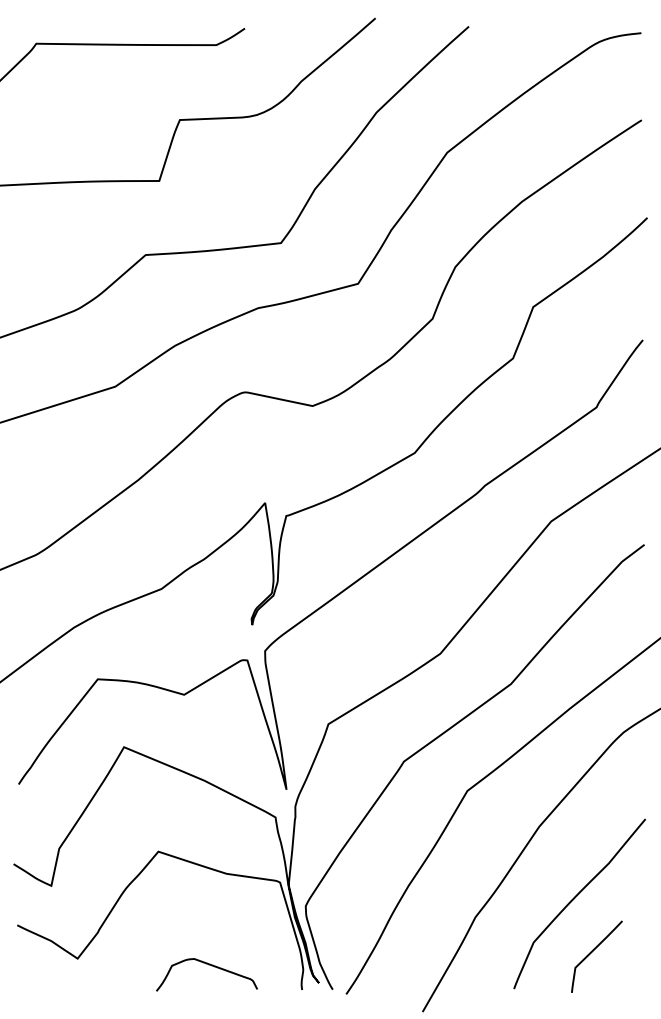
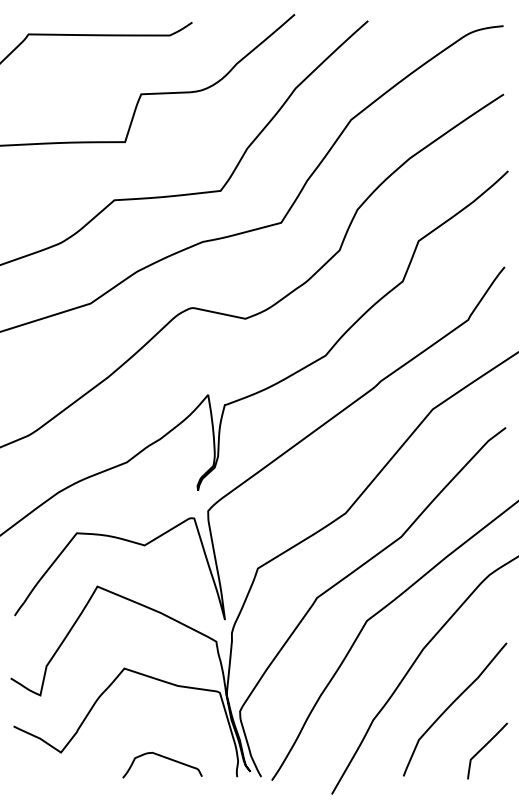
curve: (592, 952) -> (484, 747), moved

